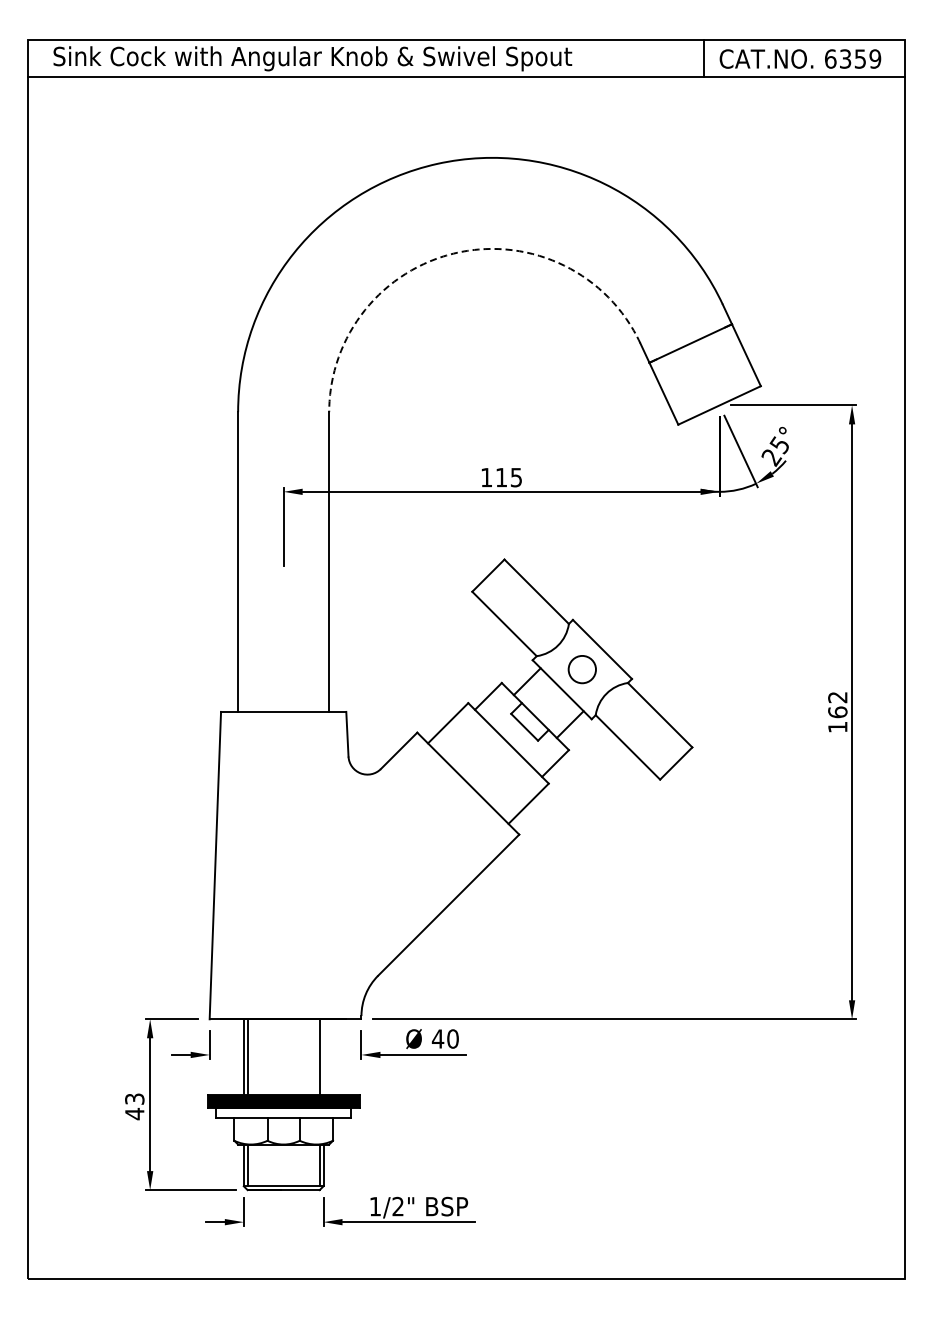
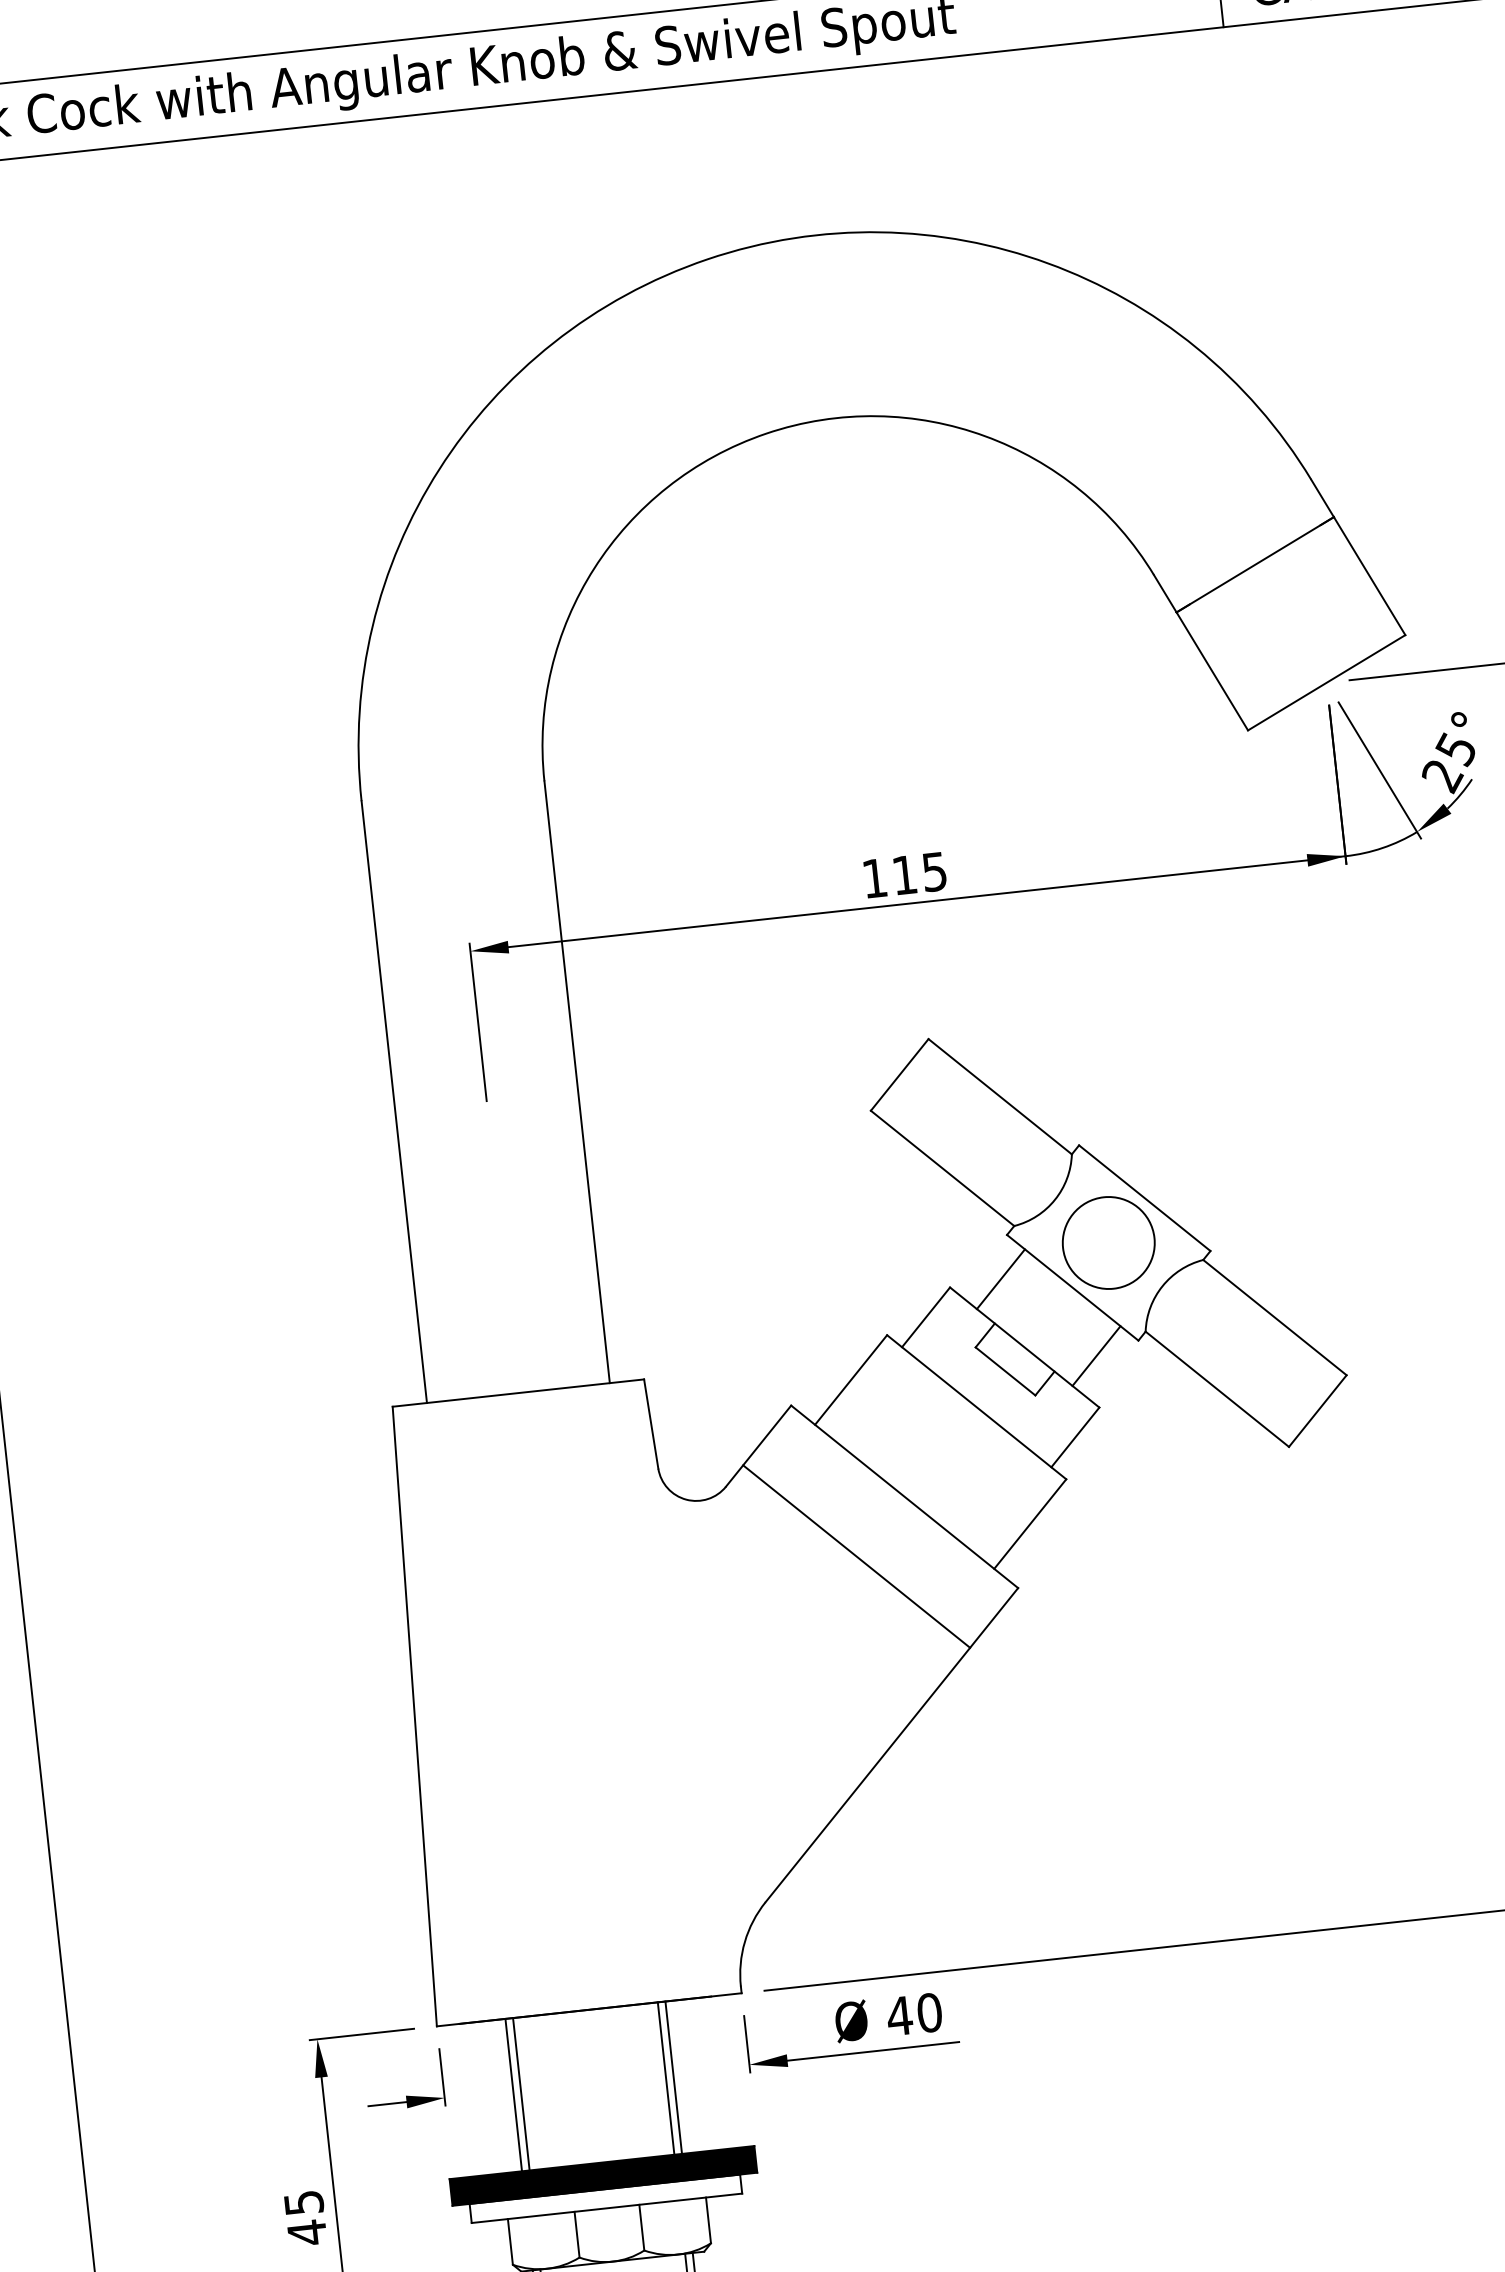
arc: (457, 252) -> (767, 432), dashed -> solid
circle: (582, 669) -> (1109, 1242), size x1.67
line: (441, 810) -> (856, 1556), added
line: (323, 1057) -> (673, 2078), added
text: (134, 1098) -> (303, 2201), 43 -> 45

